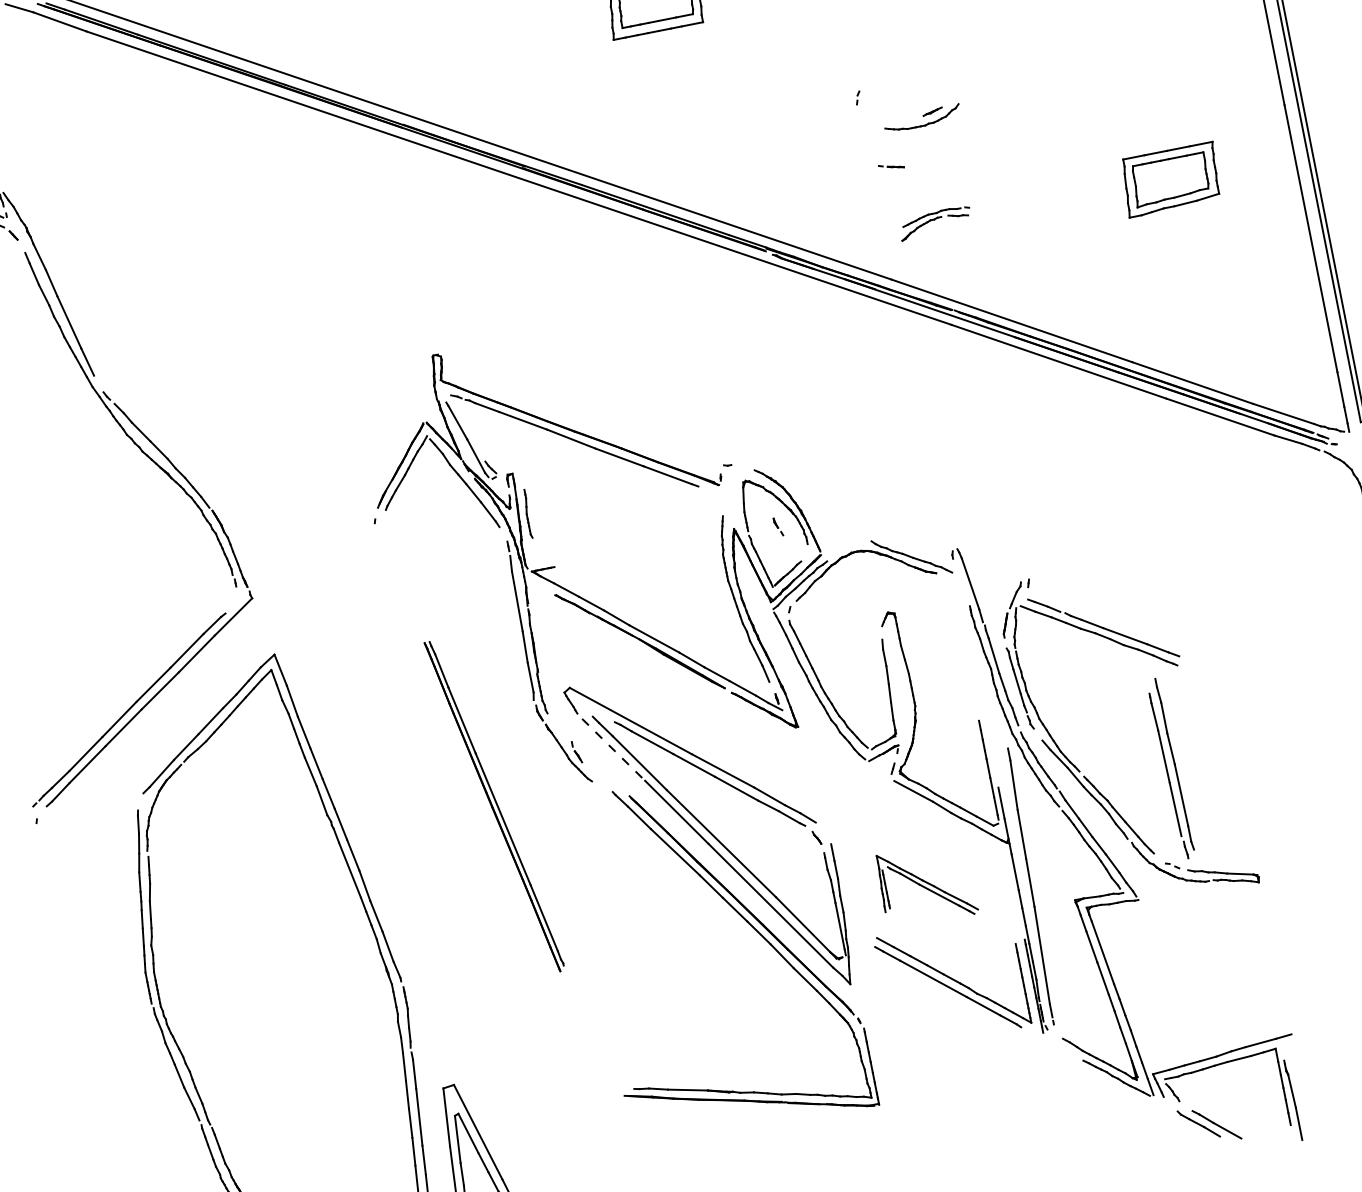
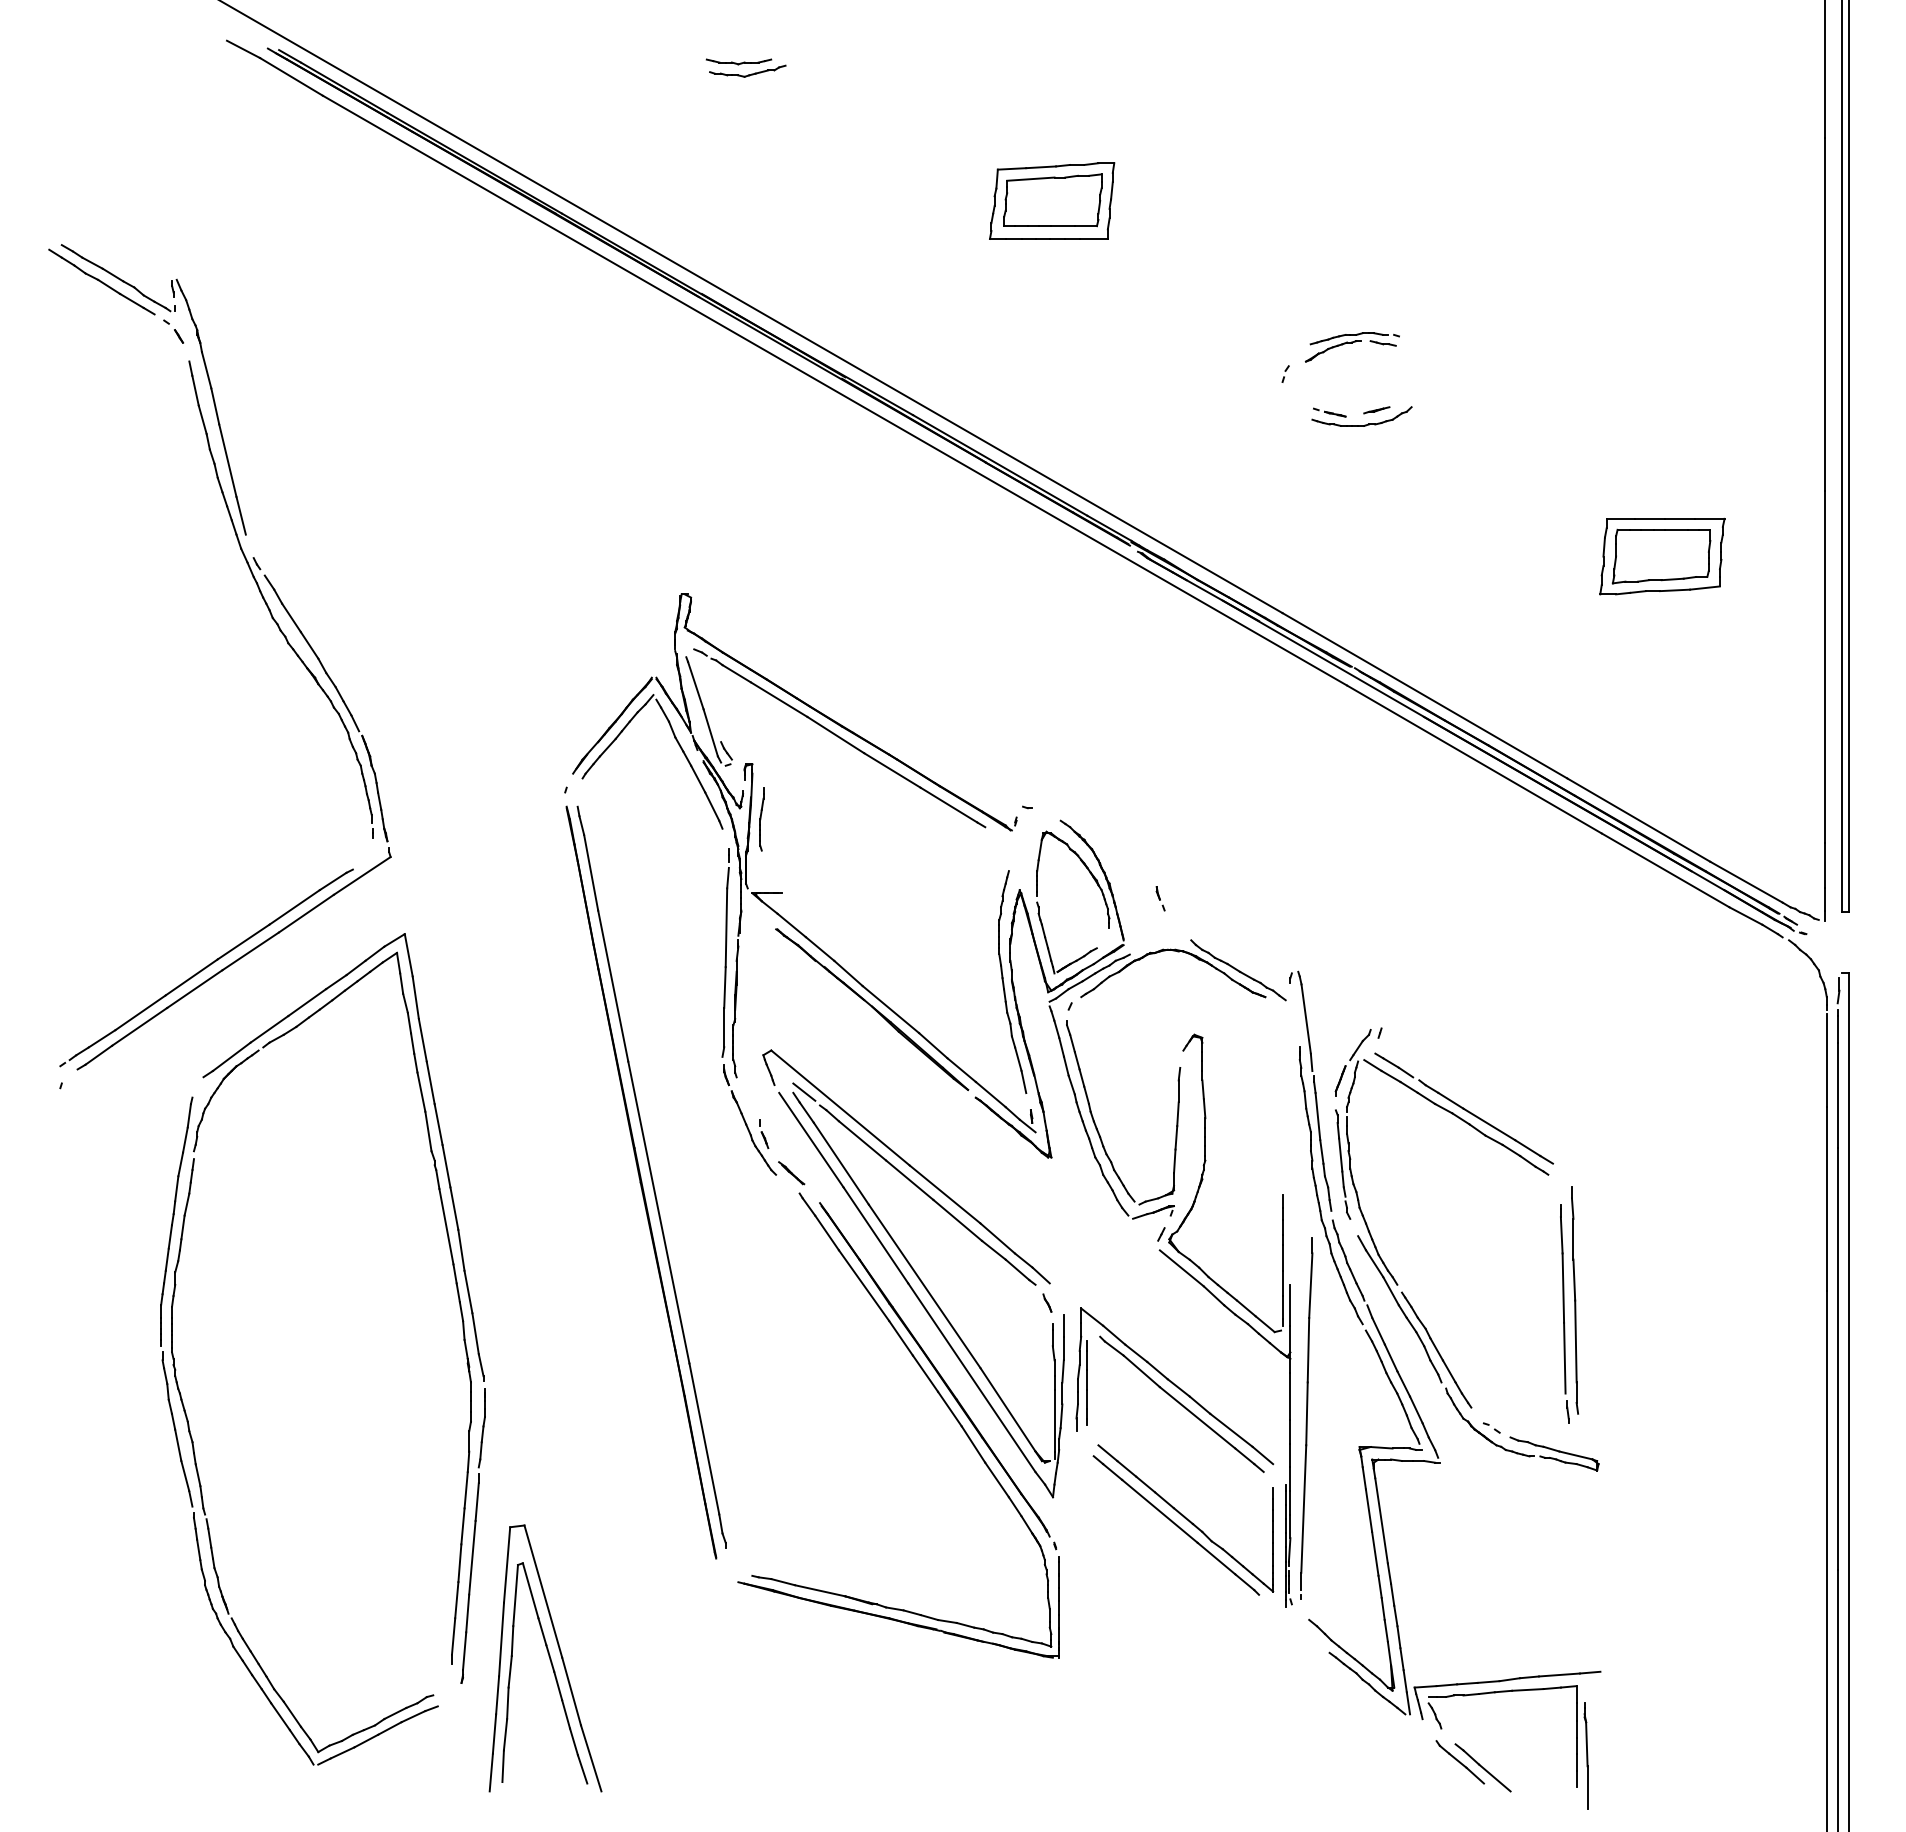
part: (891, 166) -> (1329, 412), moved
part: (934, 223) -> (1351, 347), moved
part: (778, 526) -> (1160, 898), moved
line: (601, 713) -> (804, 1091), added
line: (613, 750) -> (811, 1140), dashed -> solid
part: (1171, 768) -> (1569, 1304), moved
line: (603, 778) -> (791, 1173), added
part: (494, 806) -> (645, 1182), size x1.67
part: (926, 884) -> (1174, 1389), size x1.67

